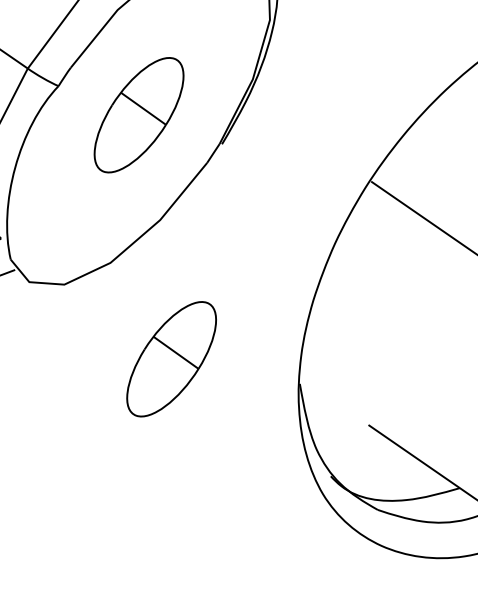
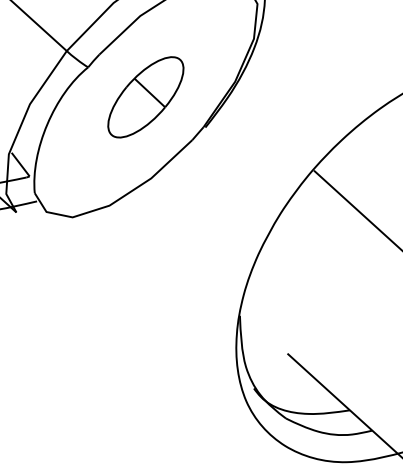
part: (171, 359) -> (145, 284), removed

